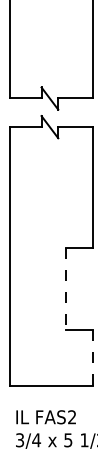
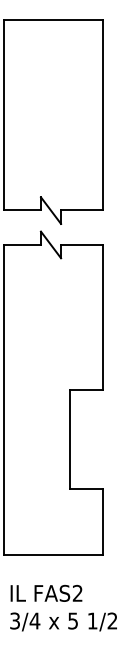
line: (65, 289) -> (69, 439), dashed -> solid
line: (92, 358) -> (102, 522), dashed -> solid

